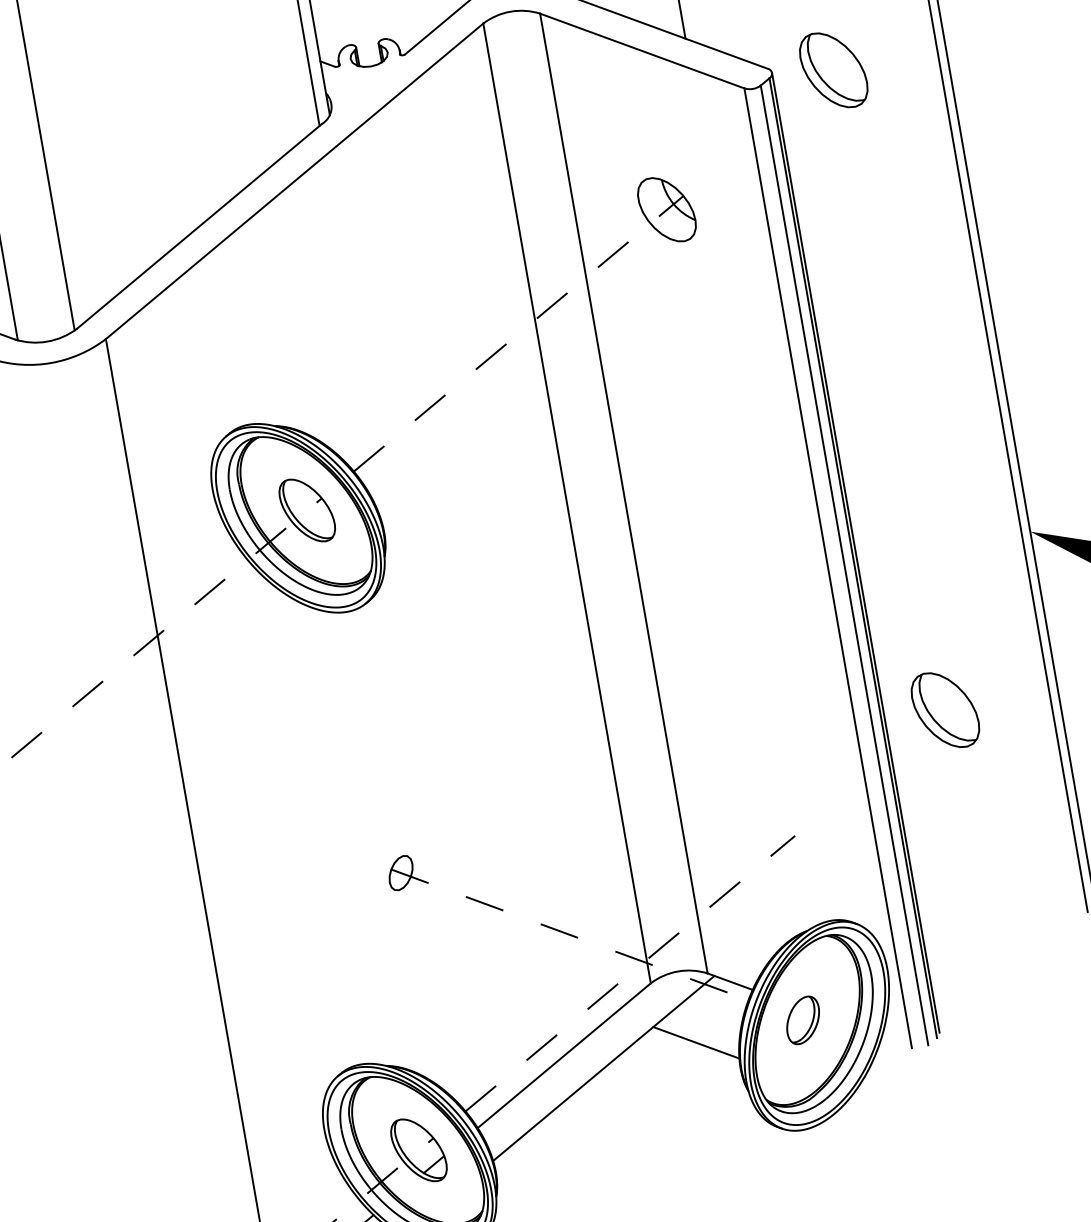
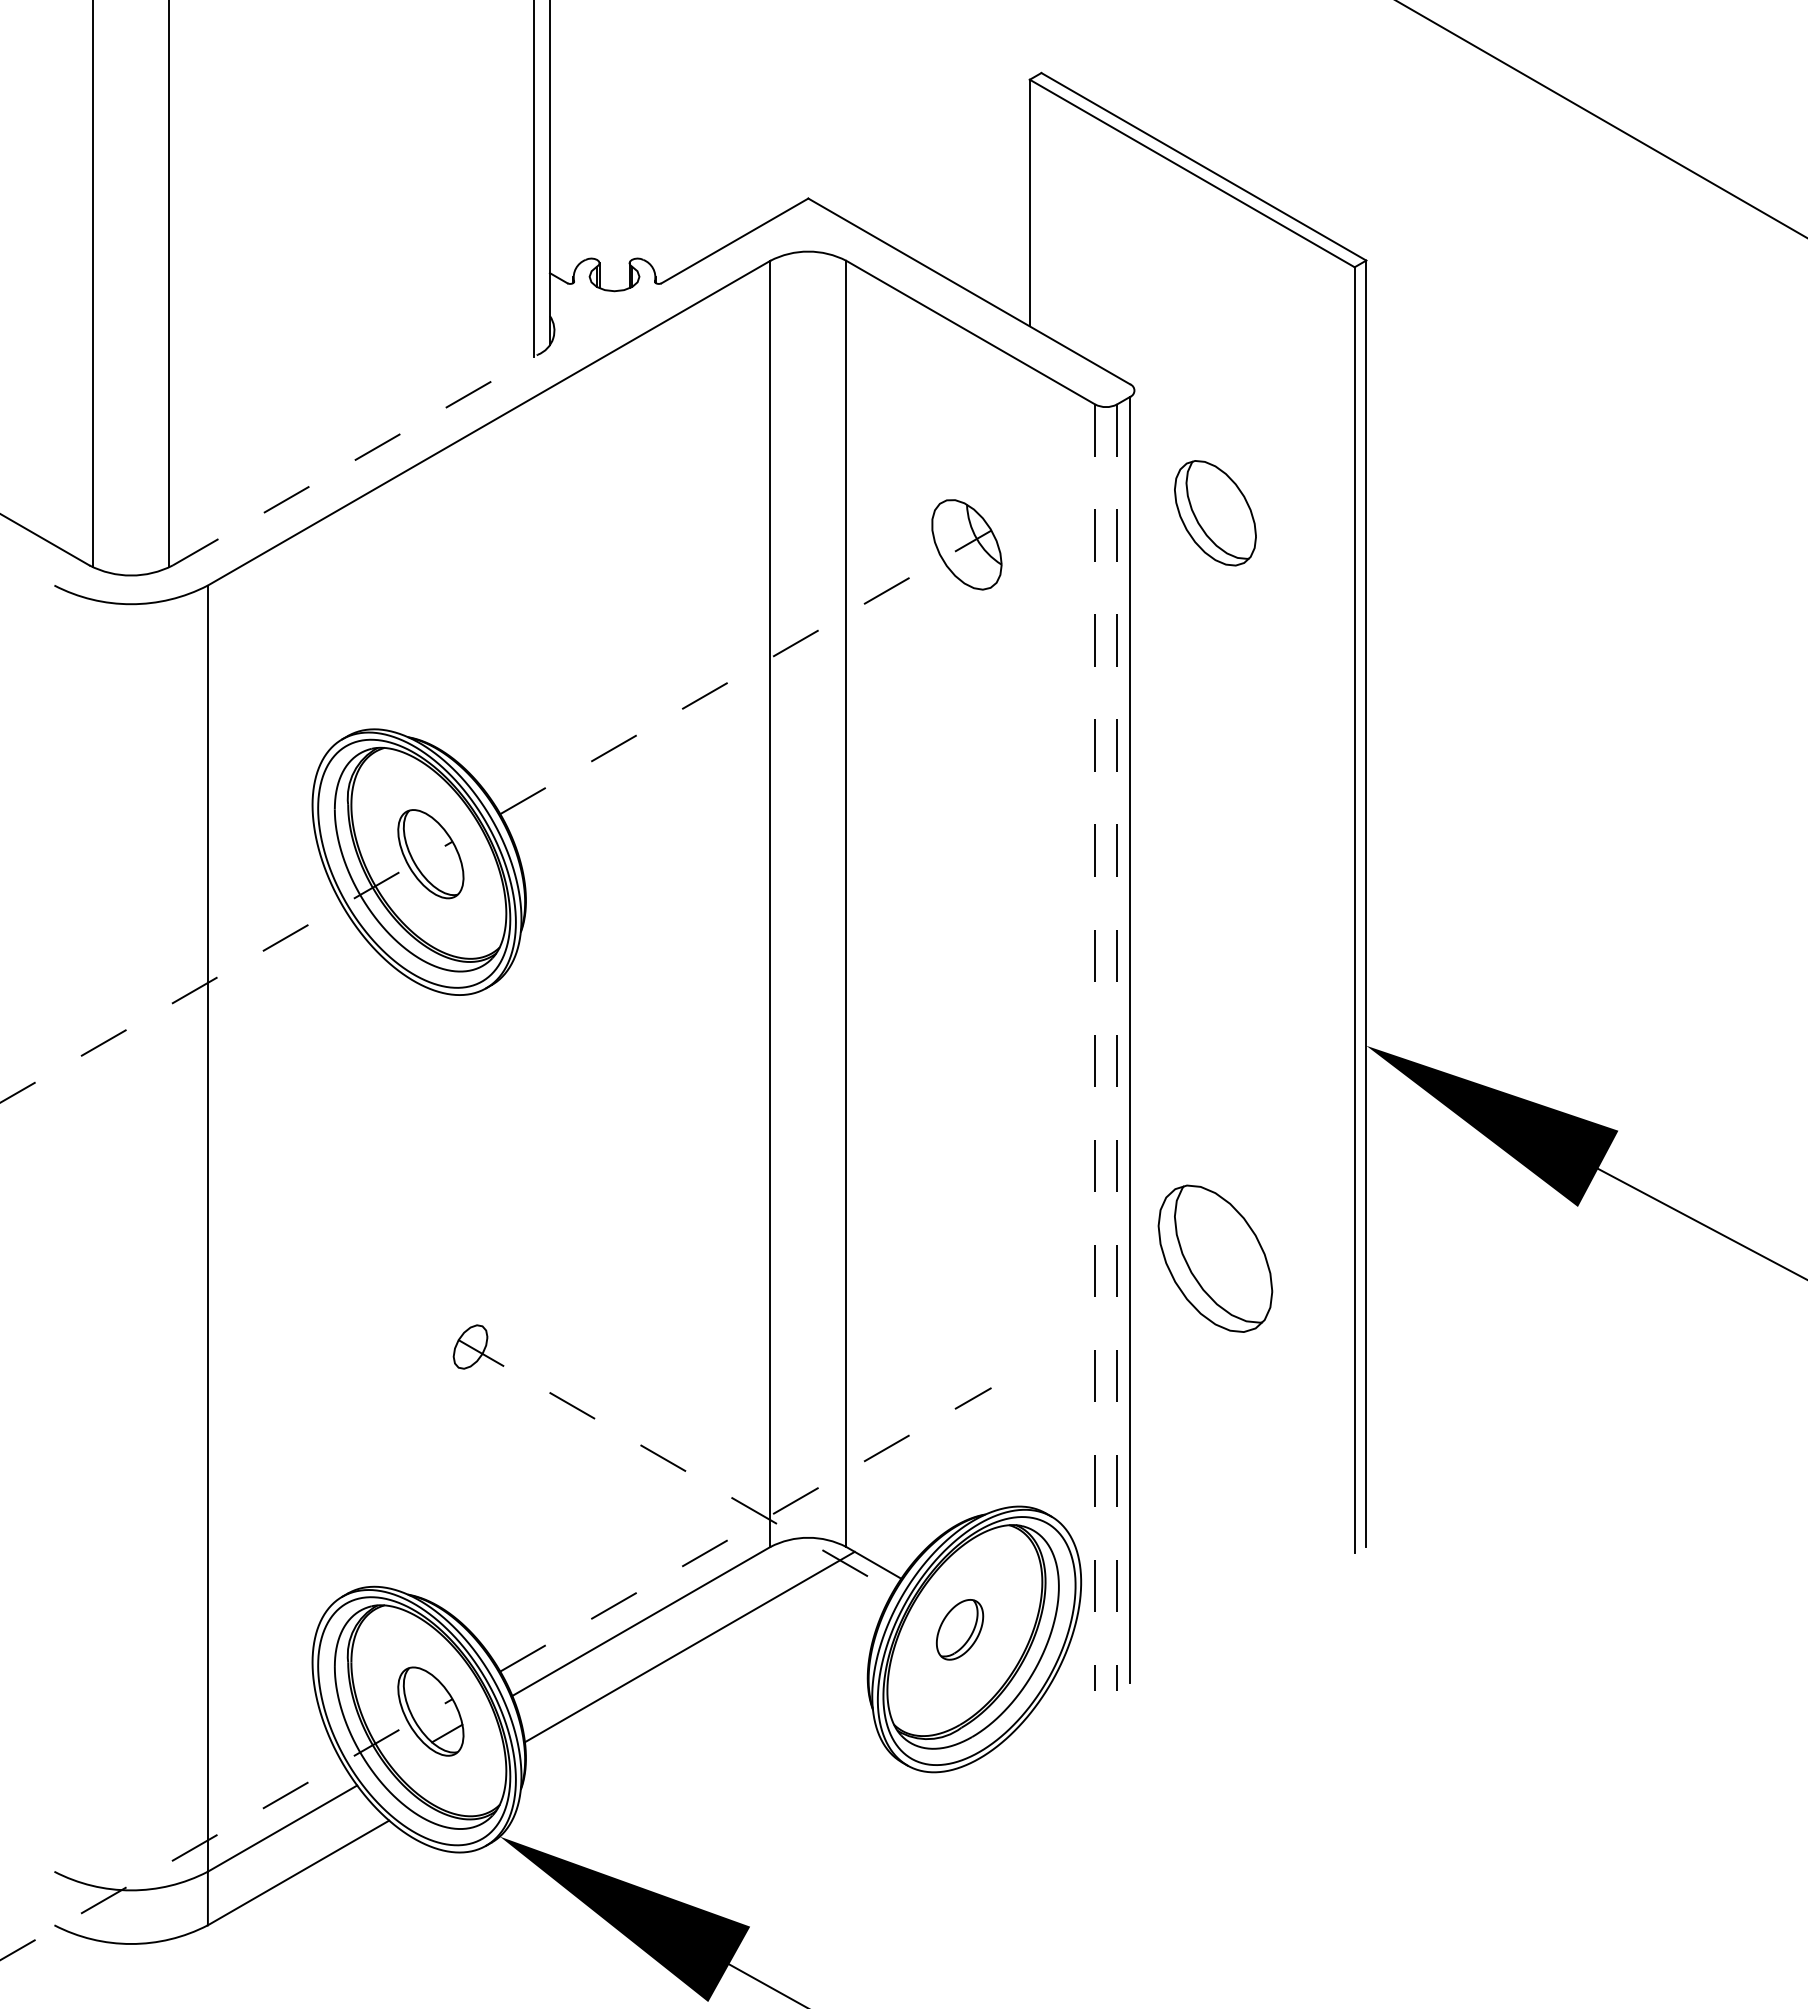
part: (833, 70) -> (1215, 513), moved
line: (199, 226) -> (355, 460), solid -> dashed
line: (855, 552) -> (1134, 1033), removed
line: (844, 566) -> (1117, 1048), solid -> dashed
line: (828, 568) -> (1095, 1048), solid -> dashed
part: (945, 710) -> (1215, 1258), size x1.4
line: (695, 1042) -> (815, 1634), removed

